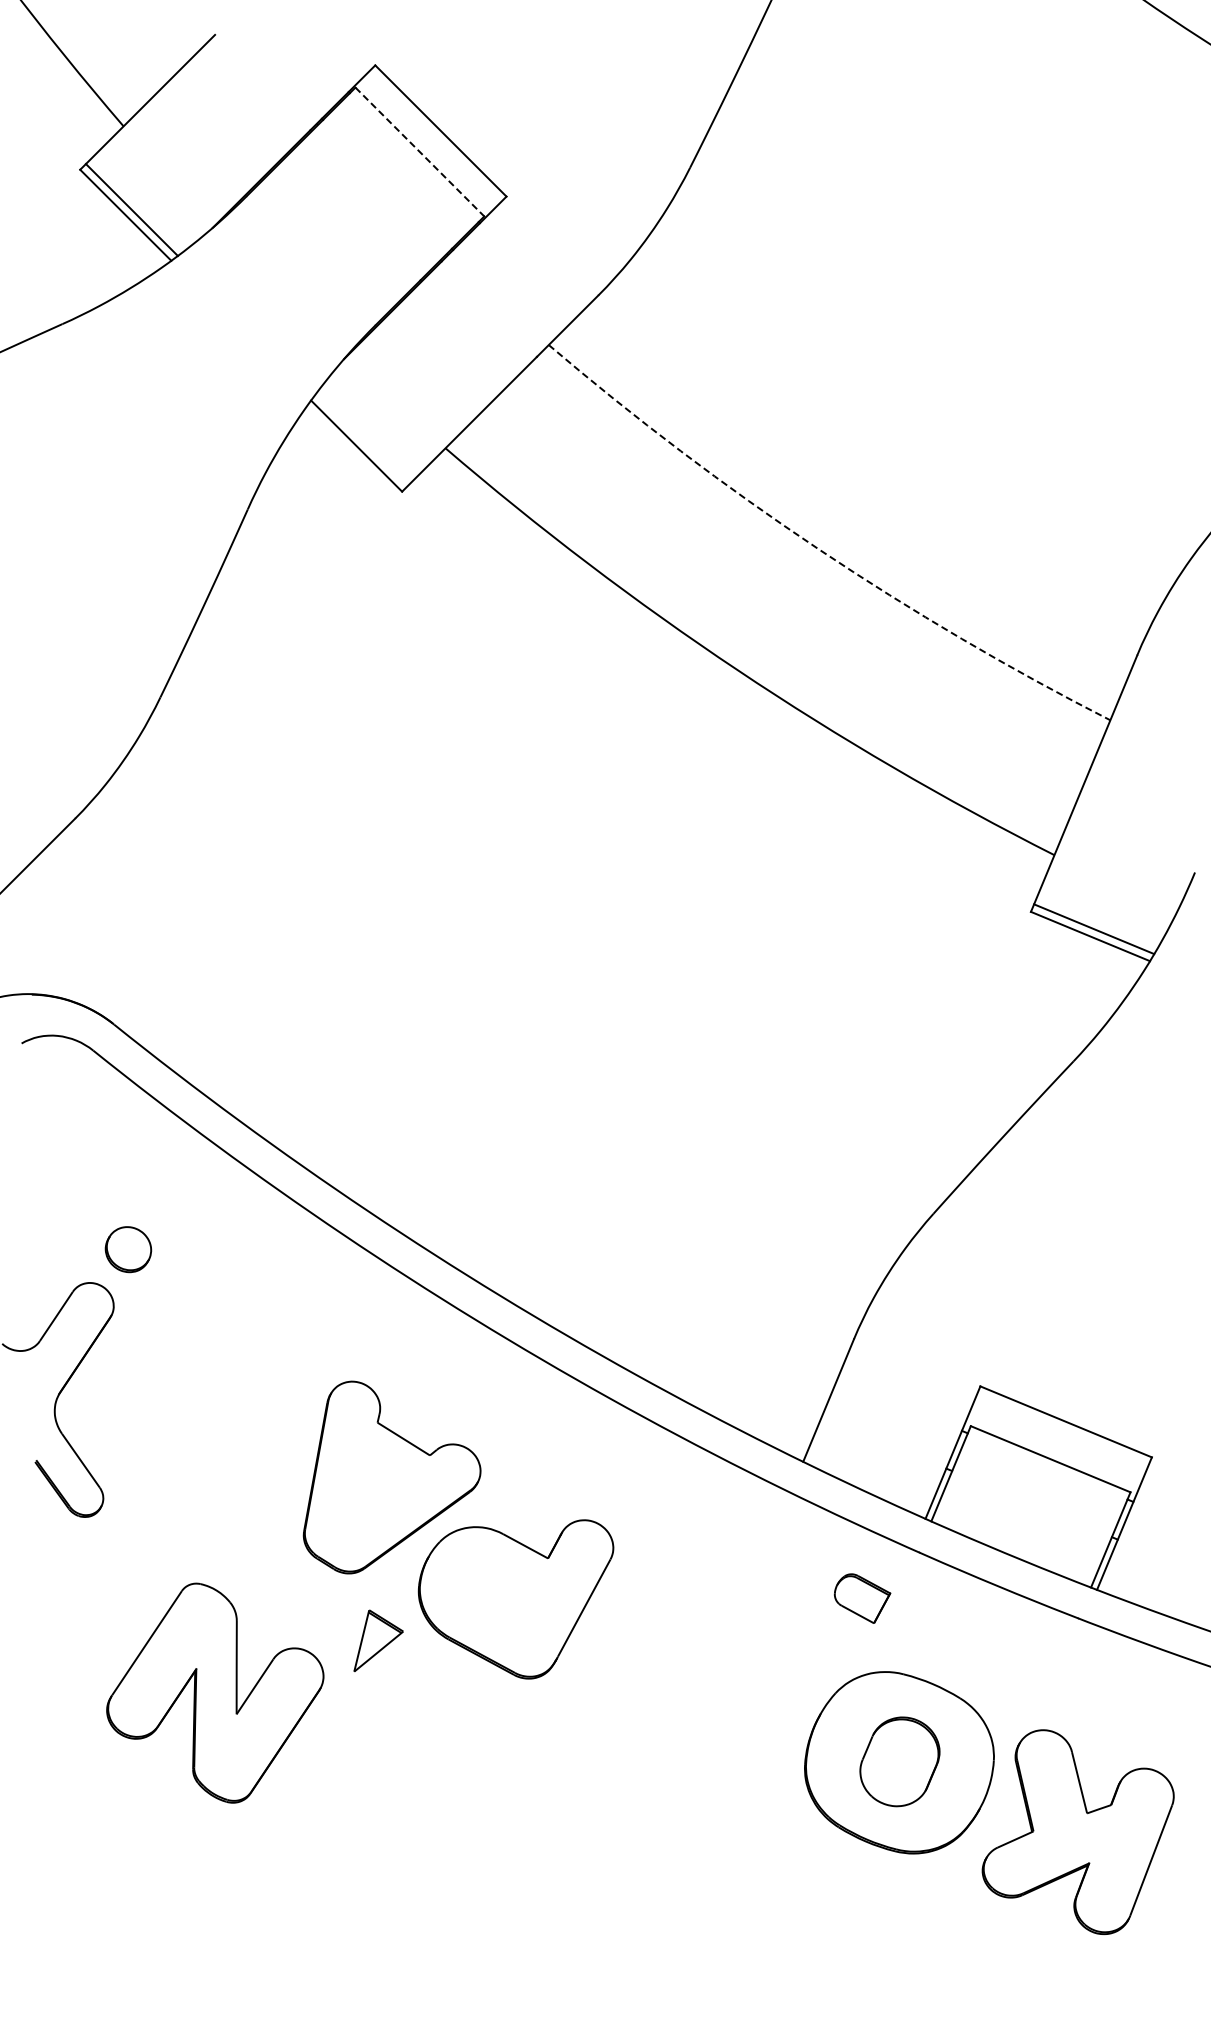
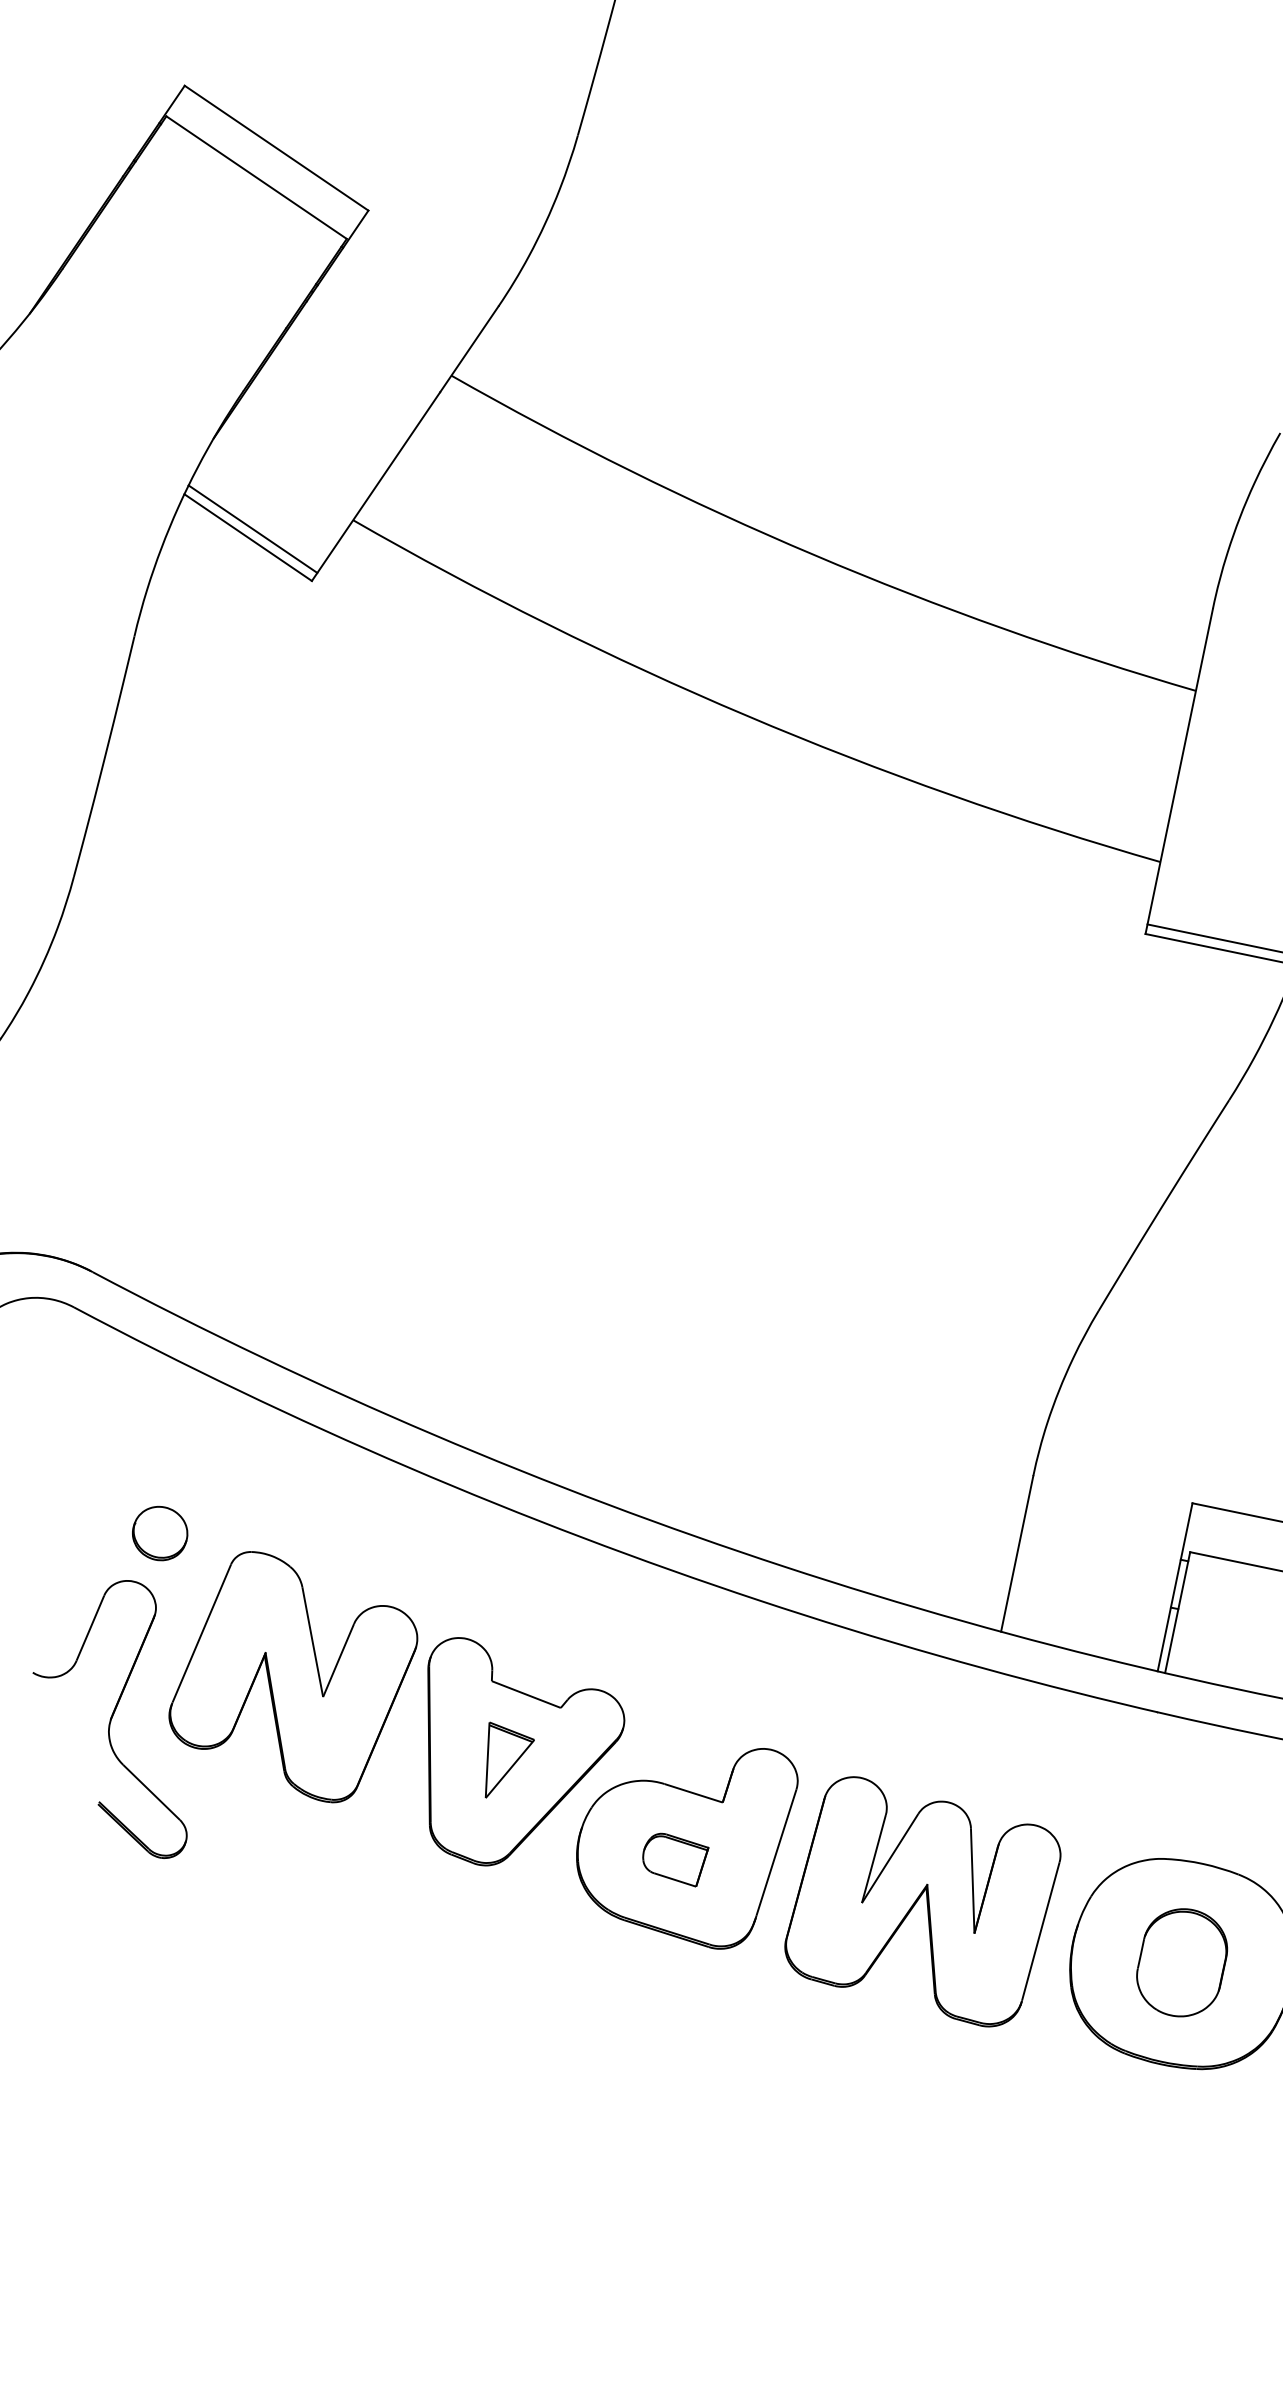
line: (420, 152) -> (257, 178), dashed -> solid
line: (361, 439) -> (252, 528), added
arc: (818, 549) -> (814, 555), dashed -> solid
part: (862, 1598) -> (676, 1860), moved
part: (378, 1640) -> (507, 1755), moved
part: (696, 1670) -> (922, 1901), added
part: (215, 1692) -> (293, 1676), moved

